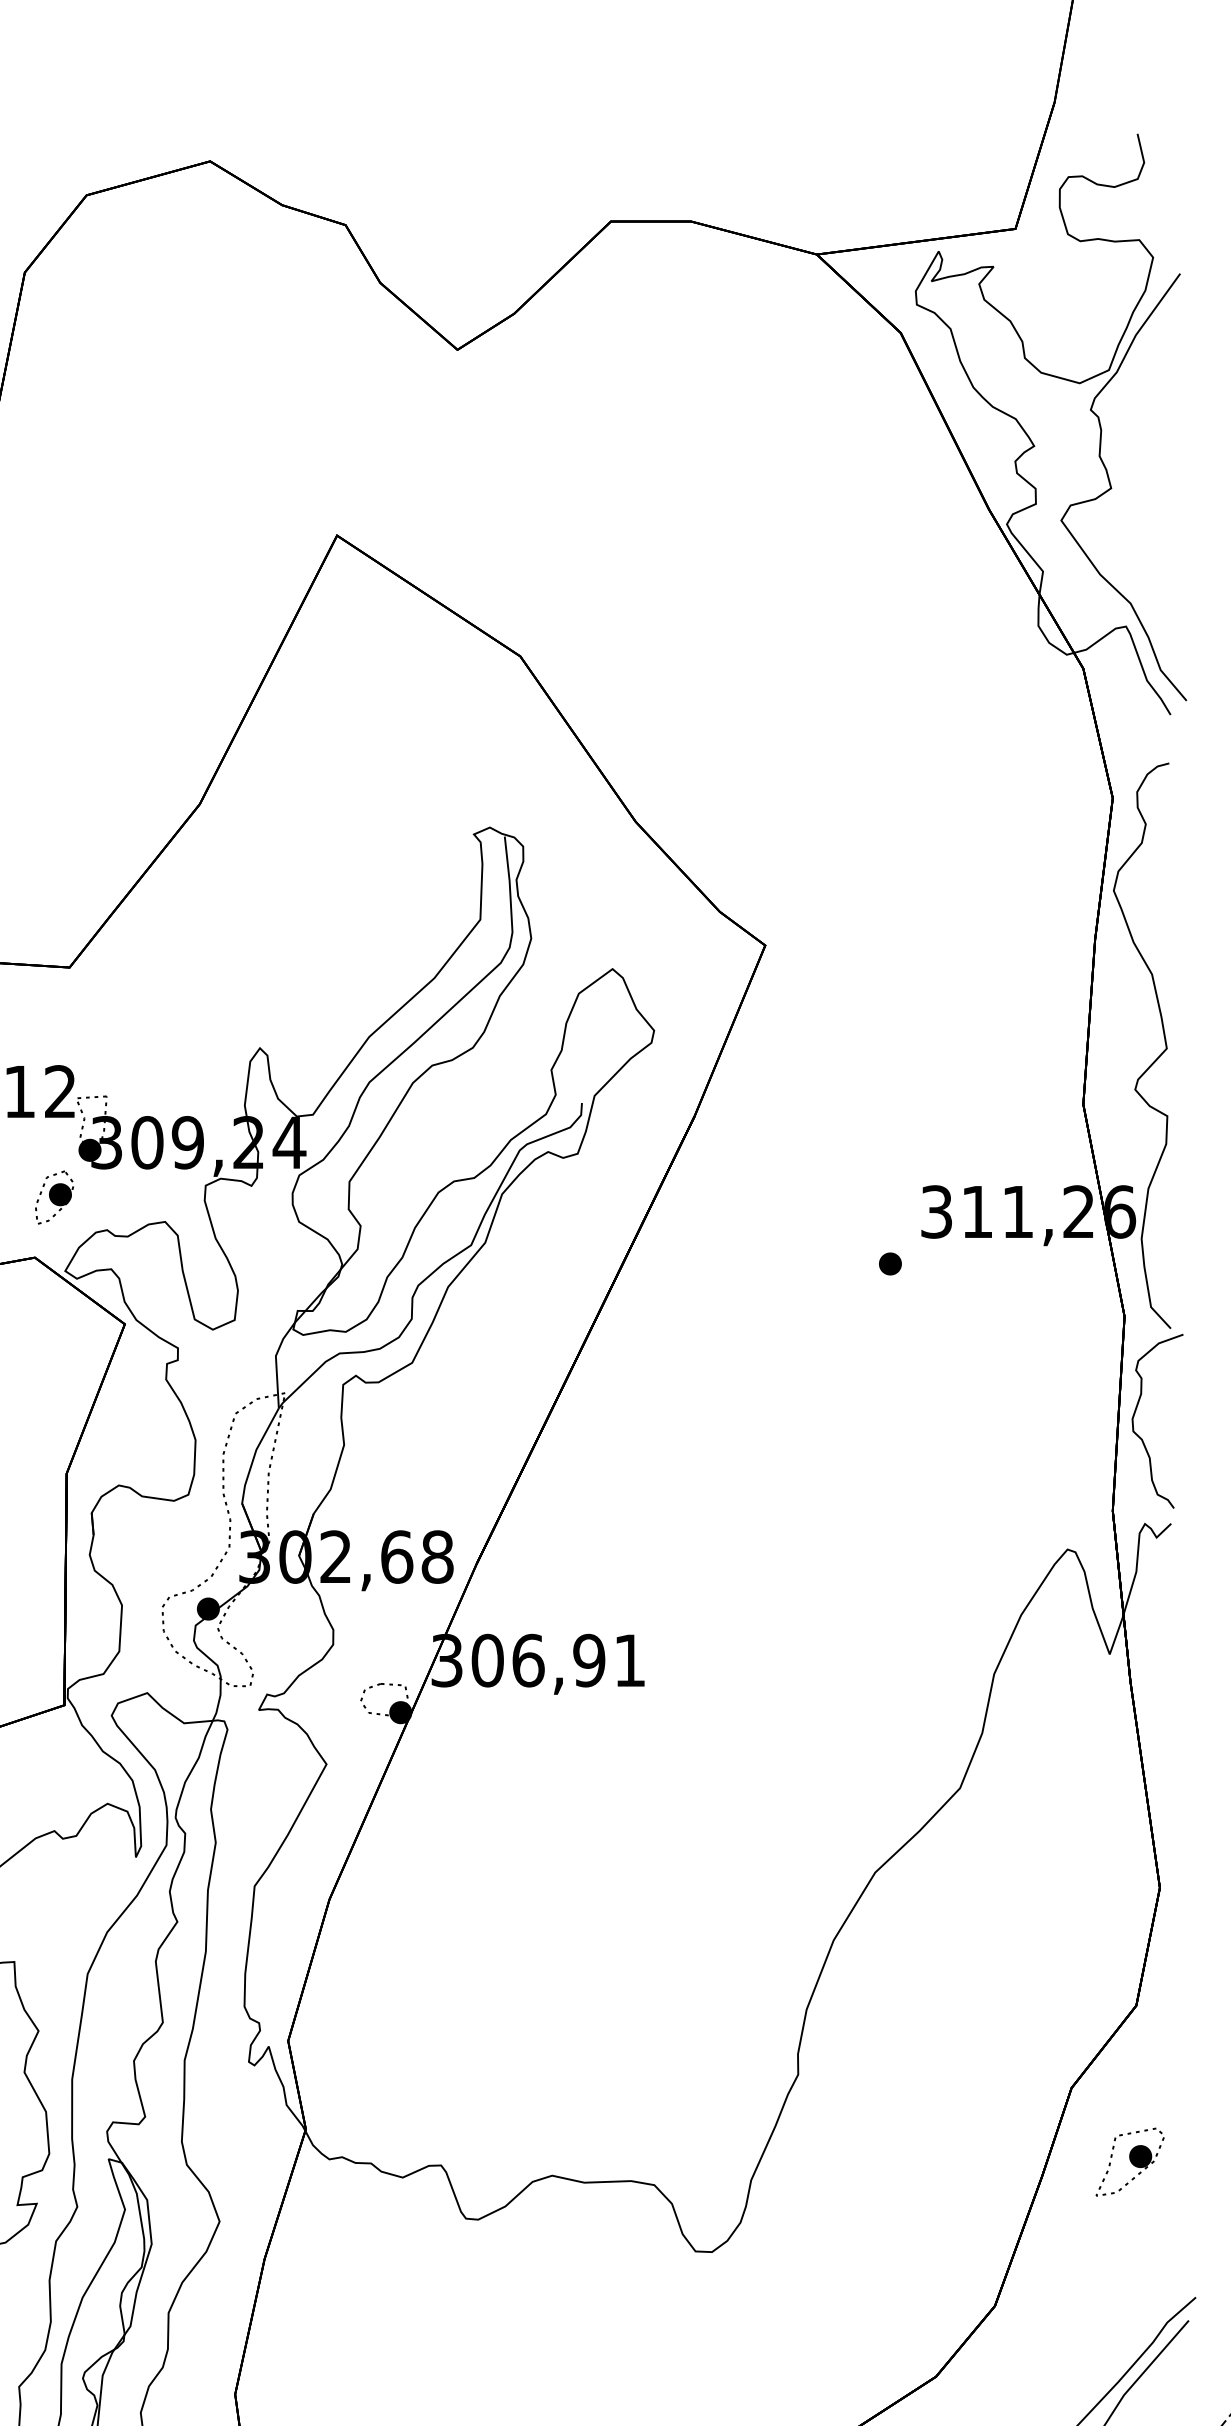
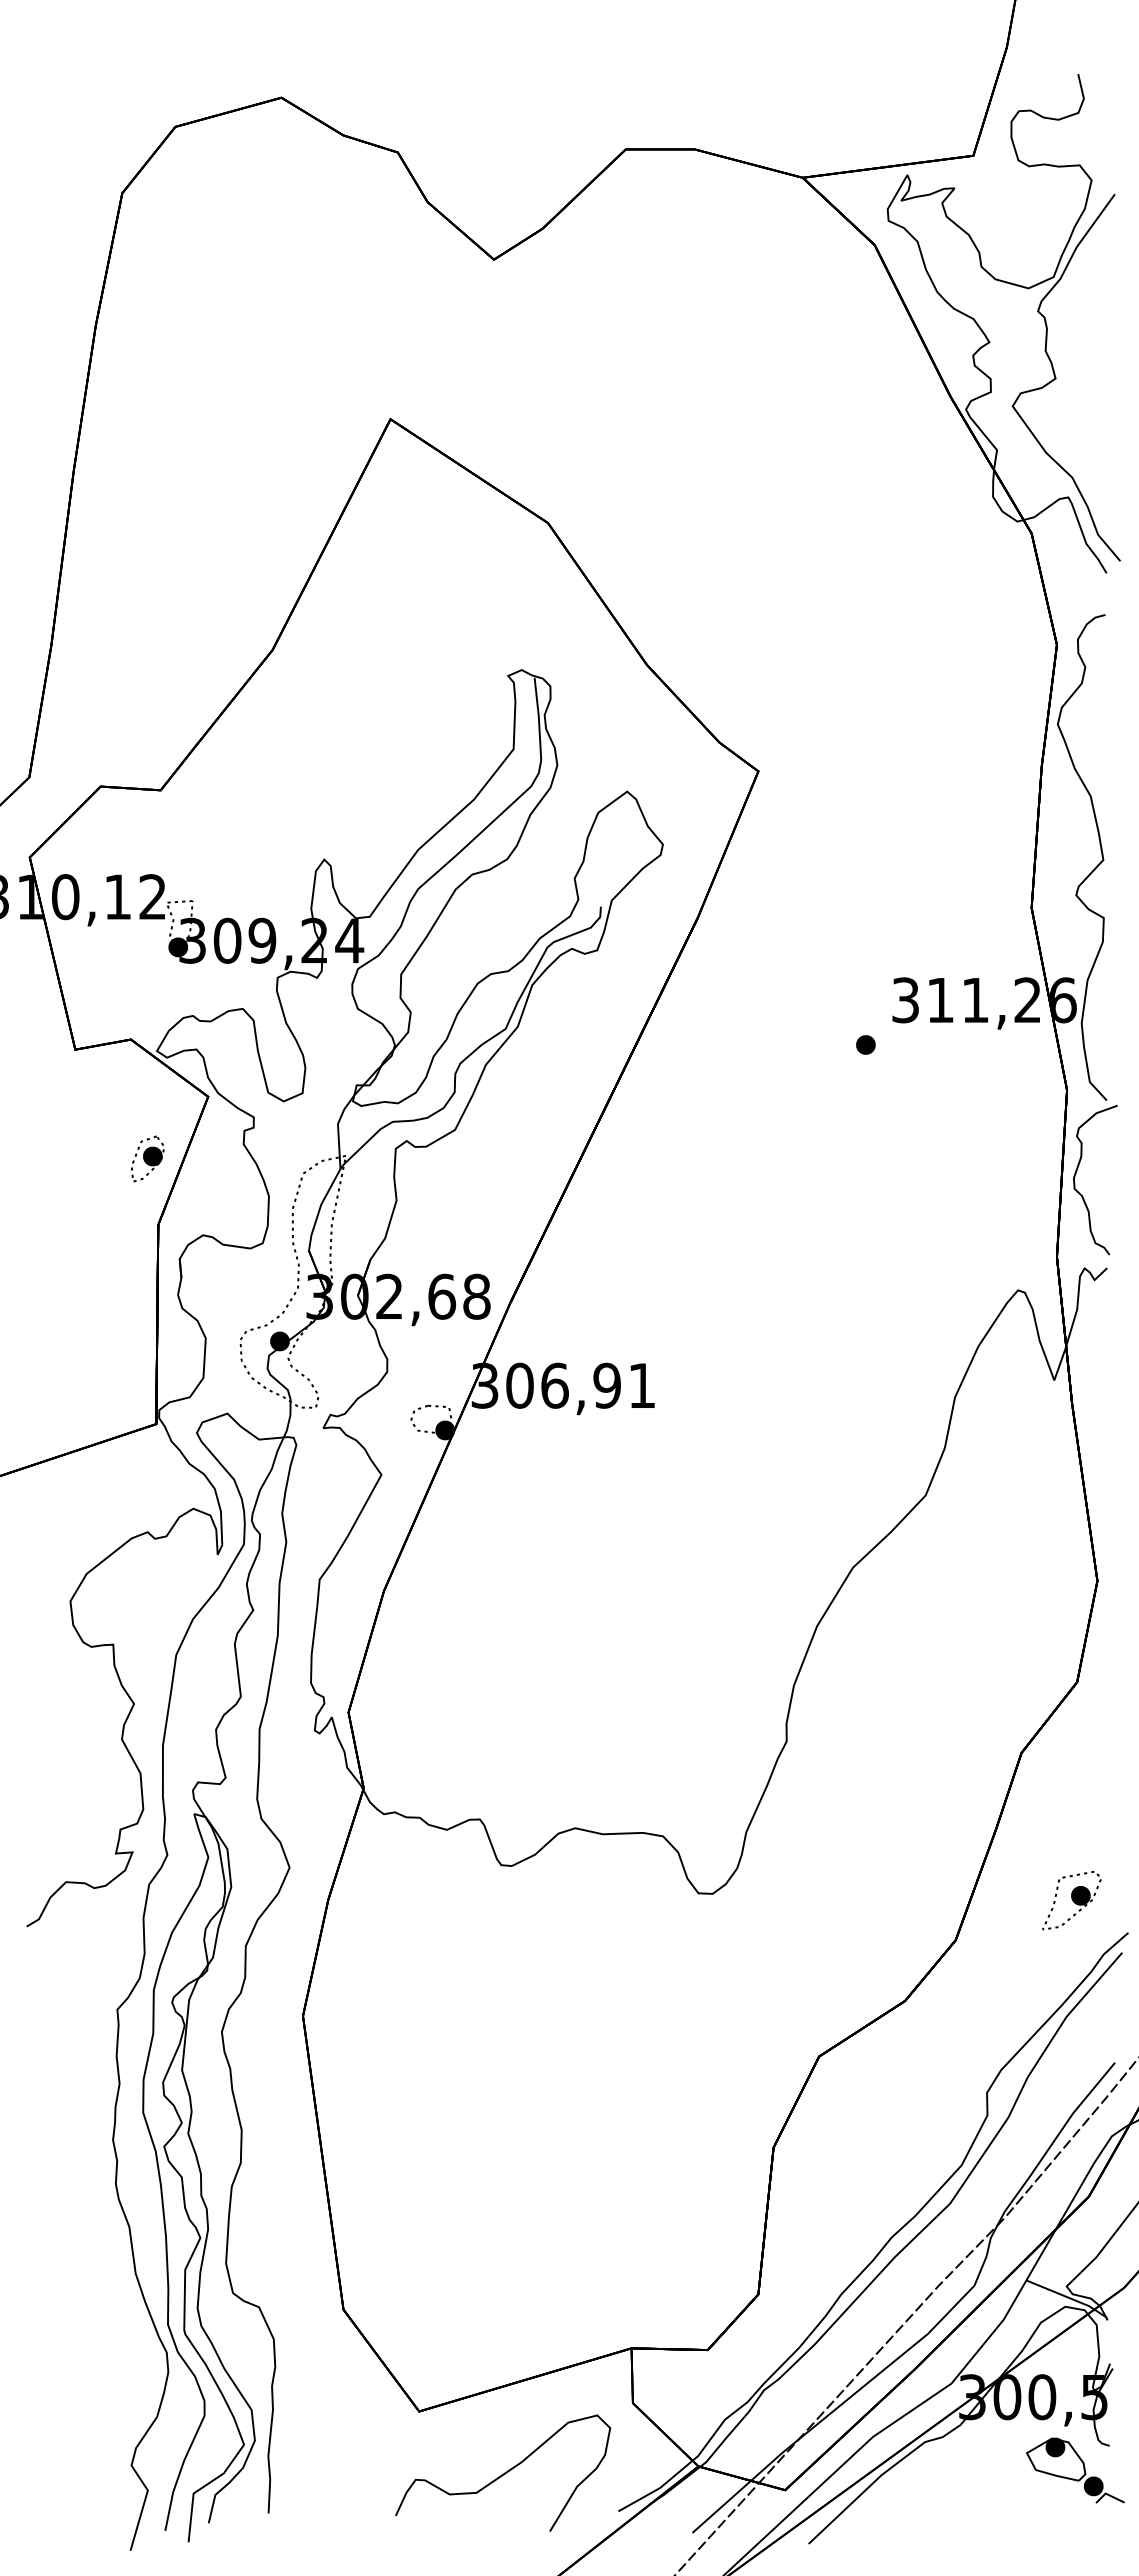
part: (54, 1197) -> (147, 1158), moved
part: (1129, 2162) -> (1071, 1900), moved

